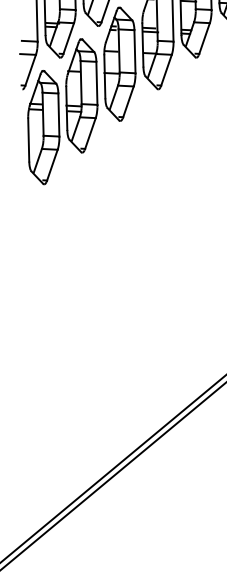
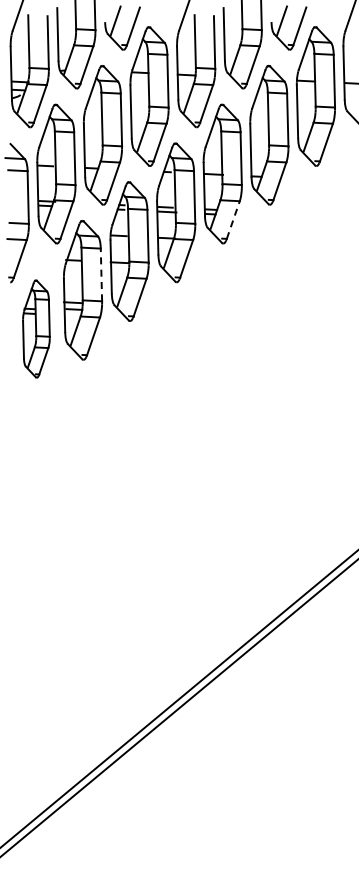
line: (204, 38) -> (233, 220), solid -> dashed
line: (96, 82) -> (101, 274), solid -> dashed
part: (43, 127) -> (36, 328), size x0.7

